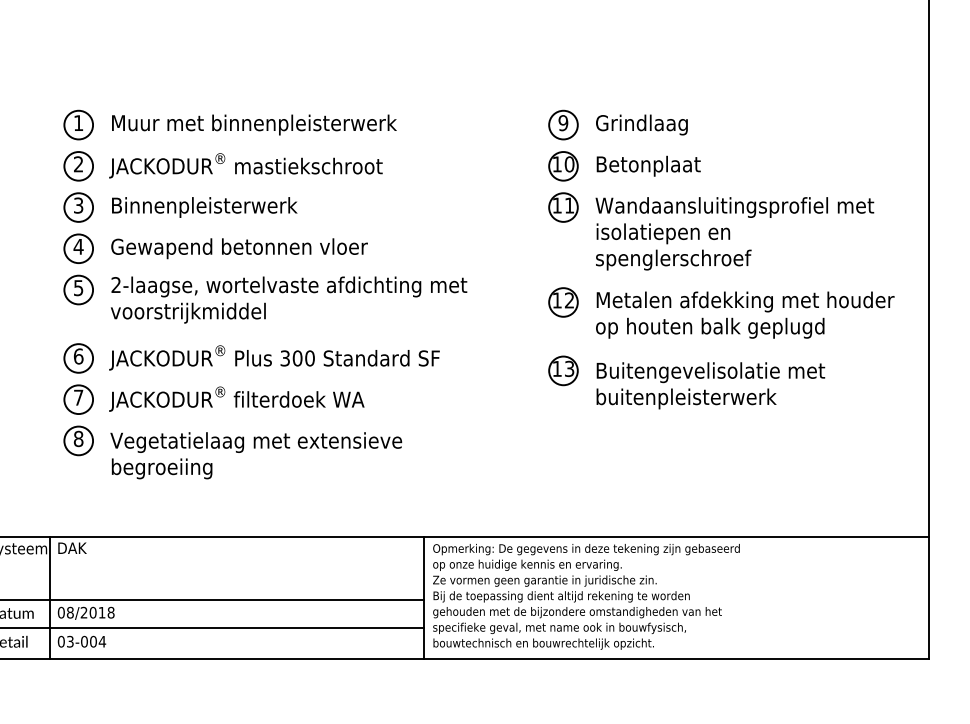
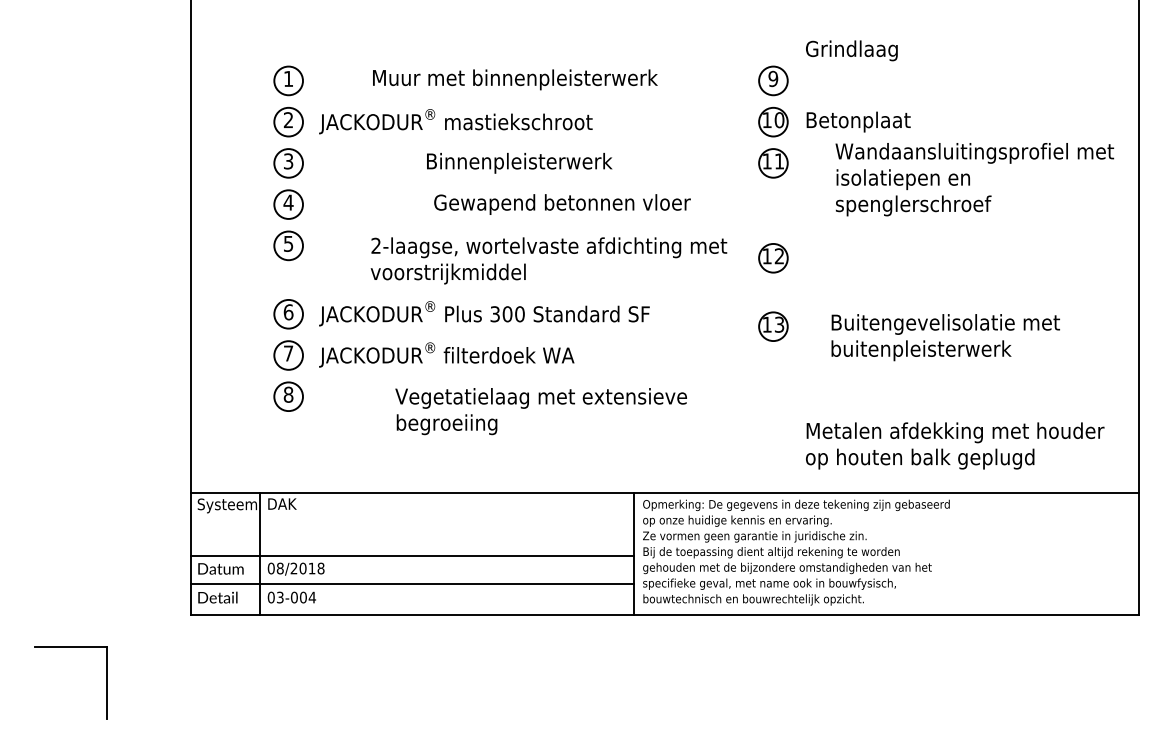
text: (254, 124) -> (515, 79), moved
text: (641, 124) -> (851, 50), moved
text: (204, 206) -> (519, 162), moved
text: (734, 233) -> (974, 179), moved
text: (239, 248) -> (562, 204), moved
text: (288, 299) -> (548, 260), moved
text: (745, 314) -> (955, 445), moved
text: (710, 385) -> (945, 337), moved
text: (255, 455) -> (540, 411), moved

